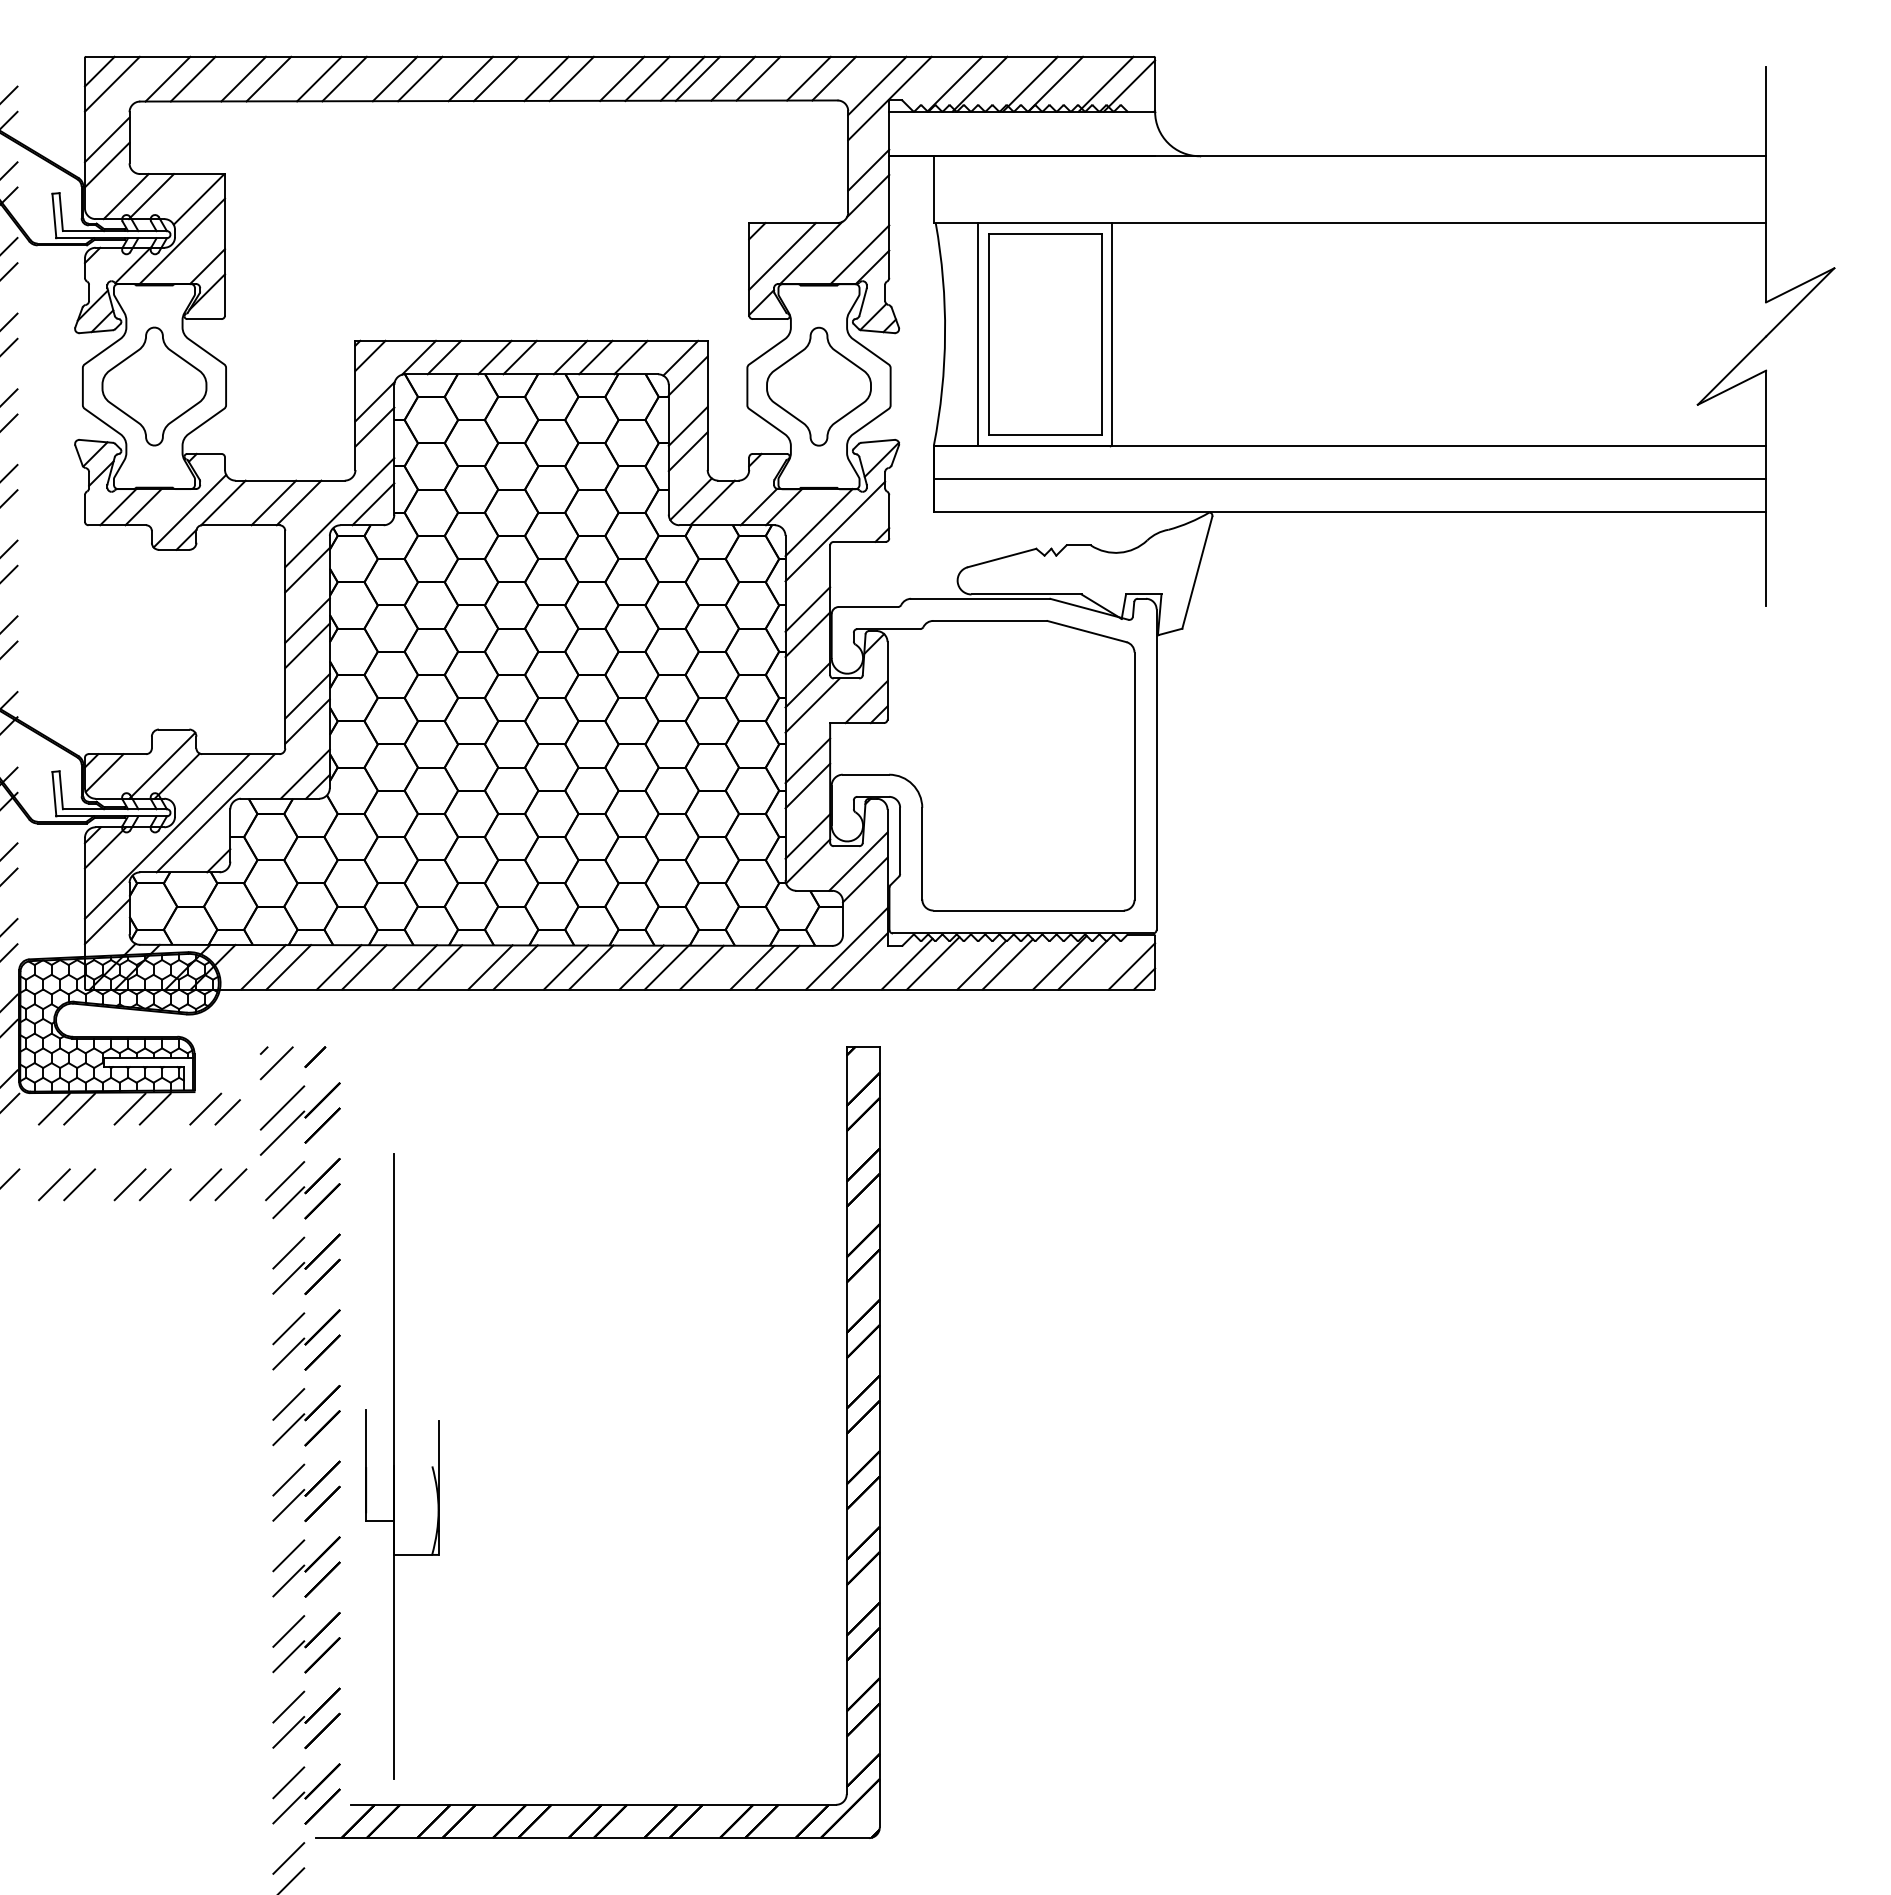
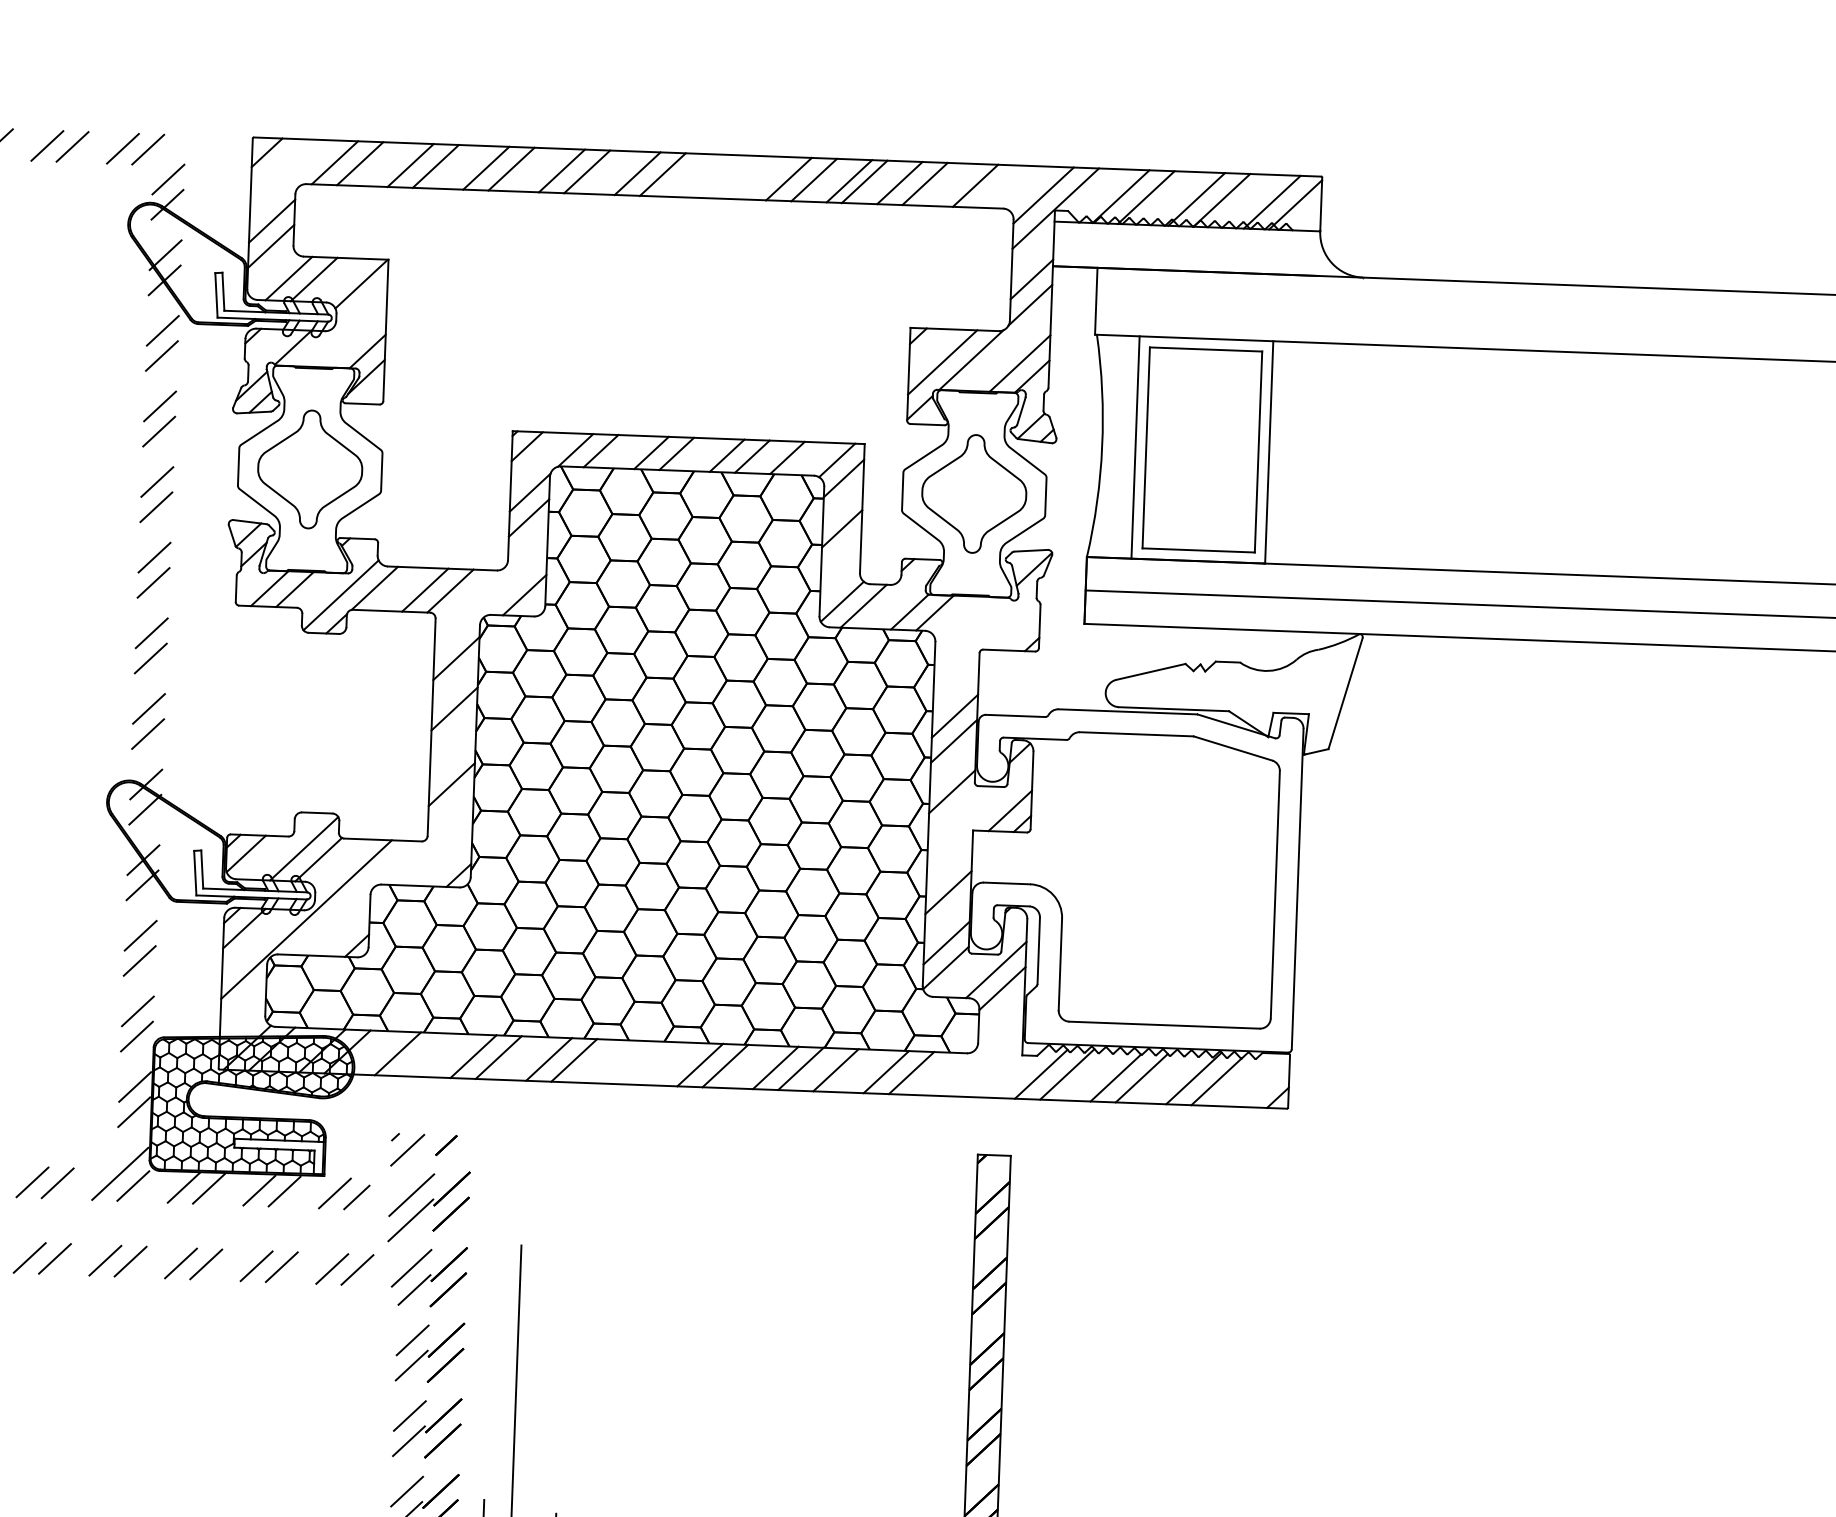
line: (546, 78) -> (713, 175), removed
line: (571, 78) -> (738, 176), removed
line: (834, 78) -> (1001, 186), removed
line: (111, 83) -> (278, 165), removed
line: (182, 241) -> (343, 325), removed
line: (687, 451) -> (840, 553), removed
line: (339, 512) -> (490, 602), removed
line: (818, 522) -> (968, 629), removed
line: (835, 531) -> (985, 639), removed
line: (307, 645) -> (453, 733), removed
line: (812, 705) -> (956, 812), removed
line: (307, 721) -> (450, 809), removed
line: (807, 760) -> (949, 867), removed
line: (304, 773) -> (445, 861), removed
line: (215, 813) -> (355, 898), removed
line: (106, 921) -> (242, 1002), removed
line: (846, 948) -> (981, 1056), removed
line: (859, 961) -> (993, 1069), removed
line: (1131, 966) -> (1265, 1084), removed
line: (288, 967) -> (422, 1054), removed
line: (490, 967) -> (624, 1062), removed
line: (515, 967) -> (649, 1063), removed

